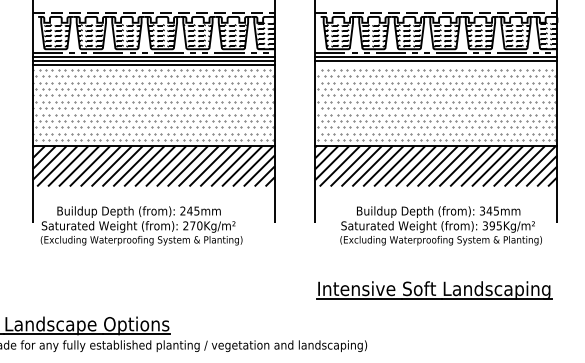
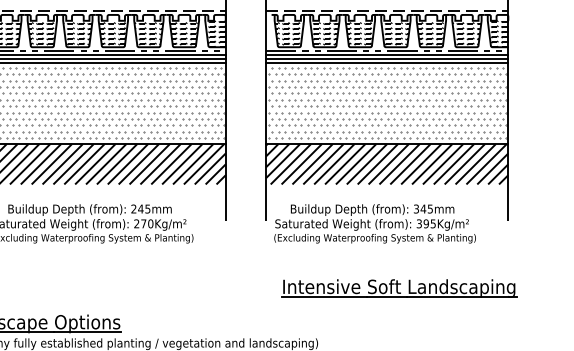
line: (436, 65) -> (387, 63), added
text: (440, 225) -> (374, 223), moved
part: (434, 290) -> (399, 288), moved

